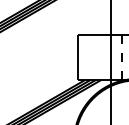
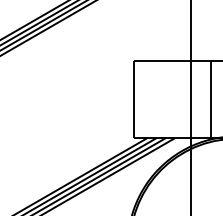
line: (122, 58) -> (211, 101), dashed -> solid

